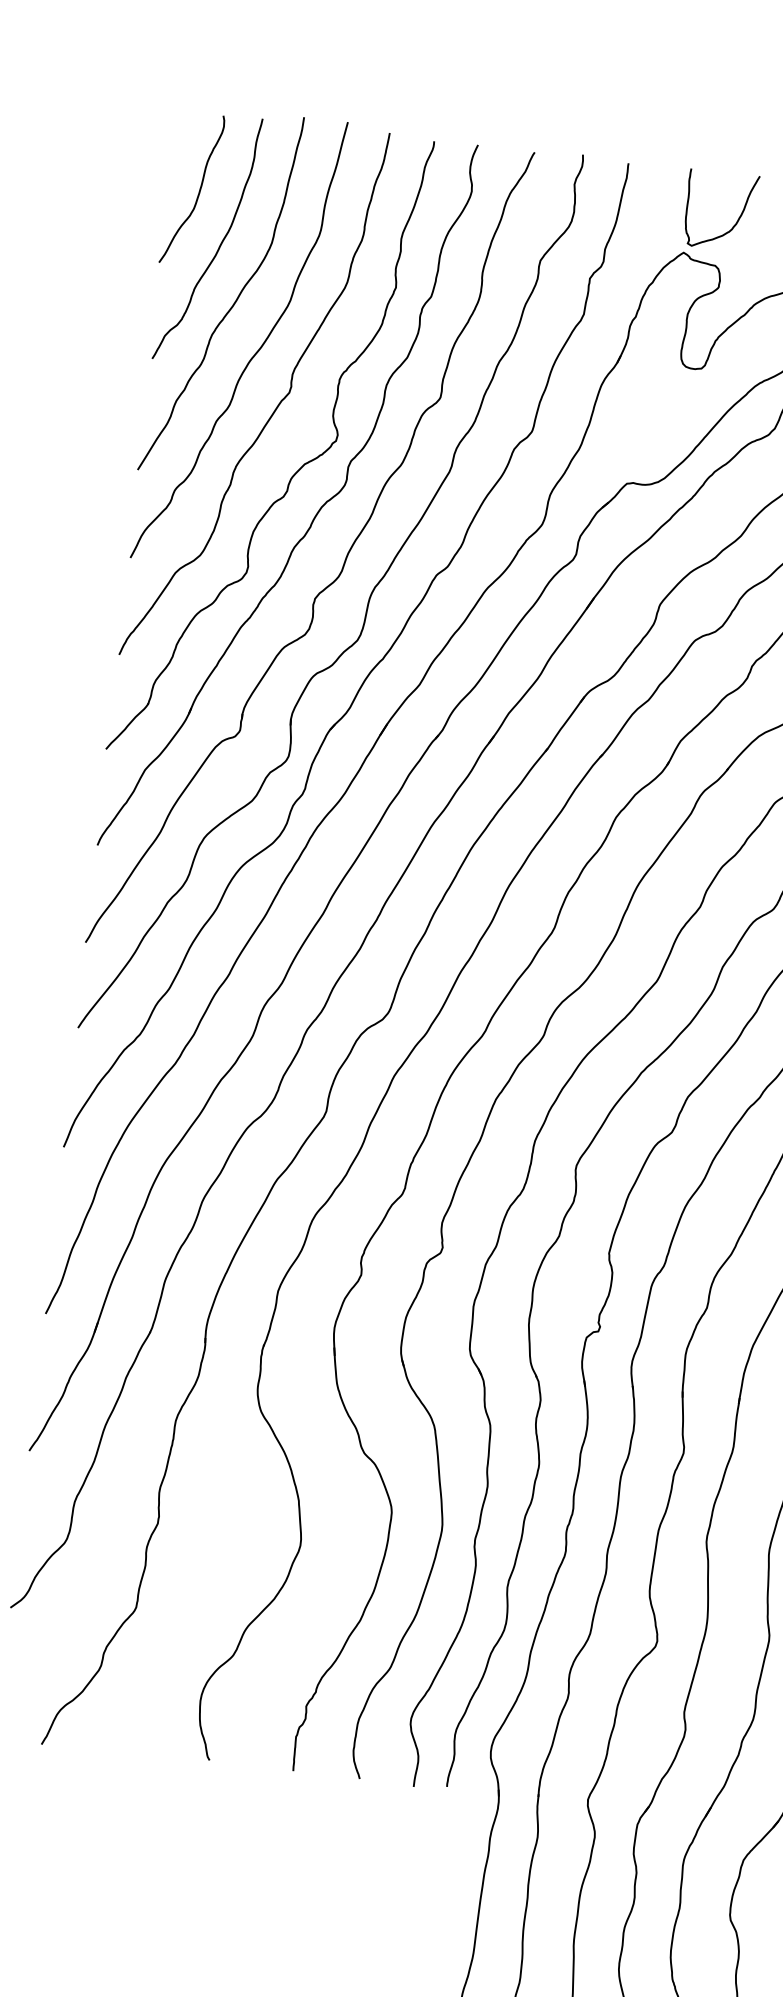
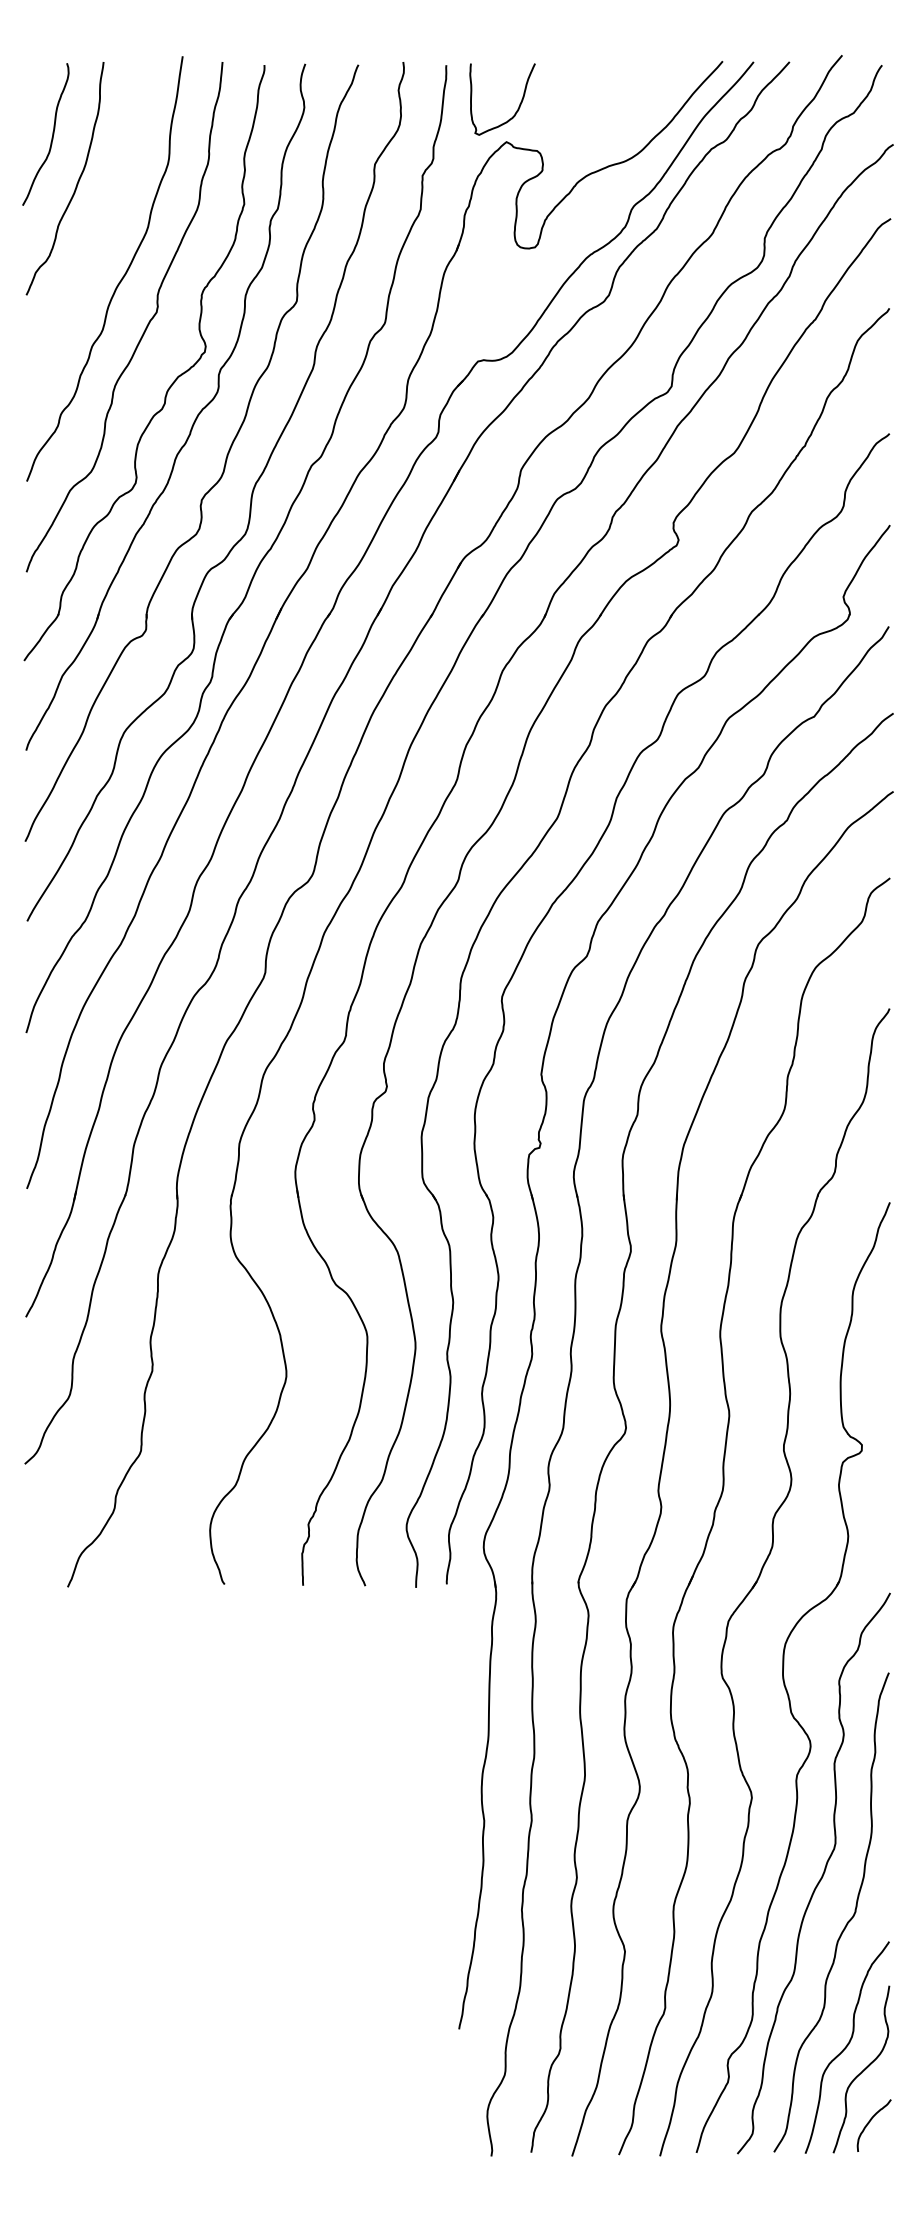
curve: (738, 217) -> (519, 103), moved
curve: (234, 301) -> (96, 233), removed

